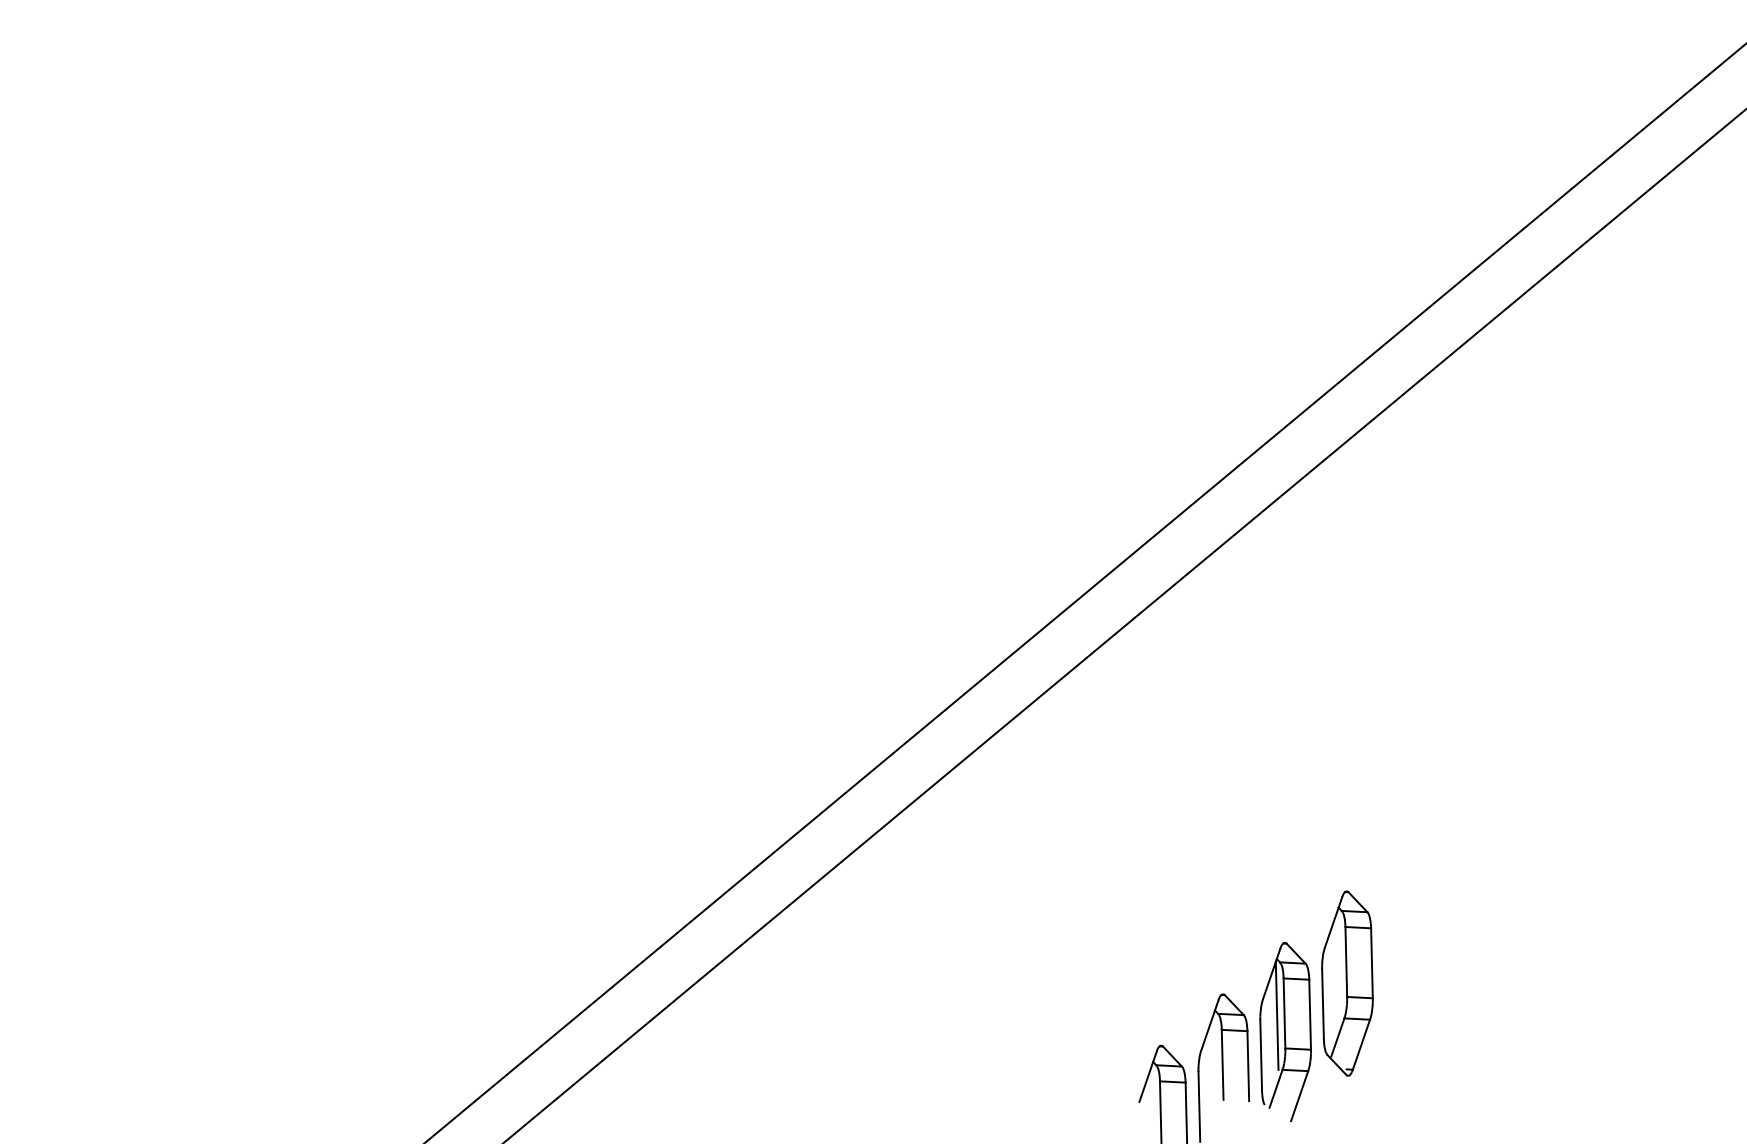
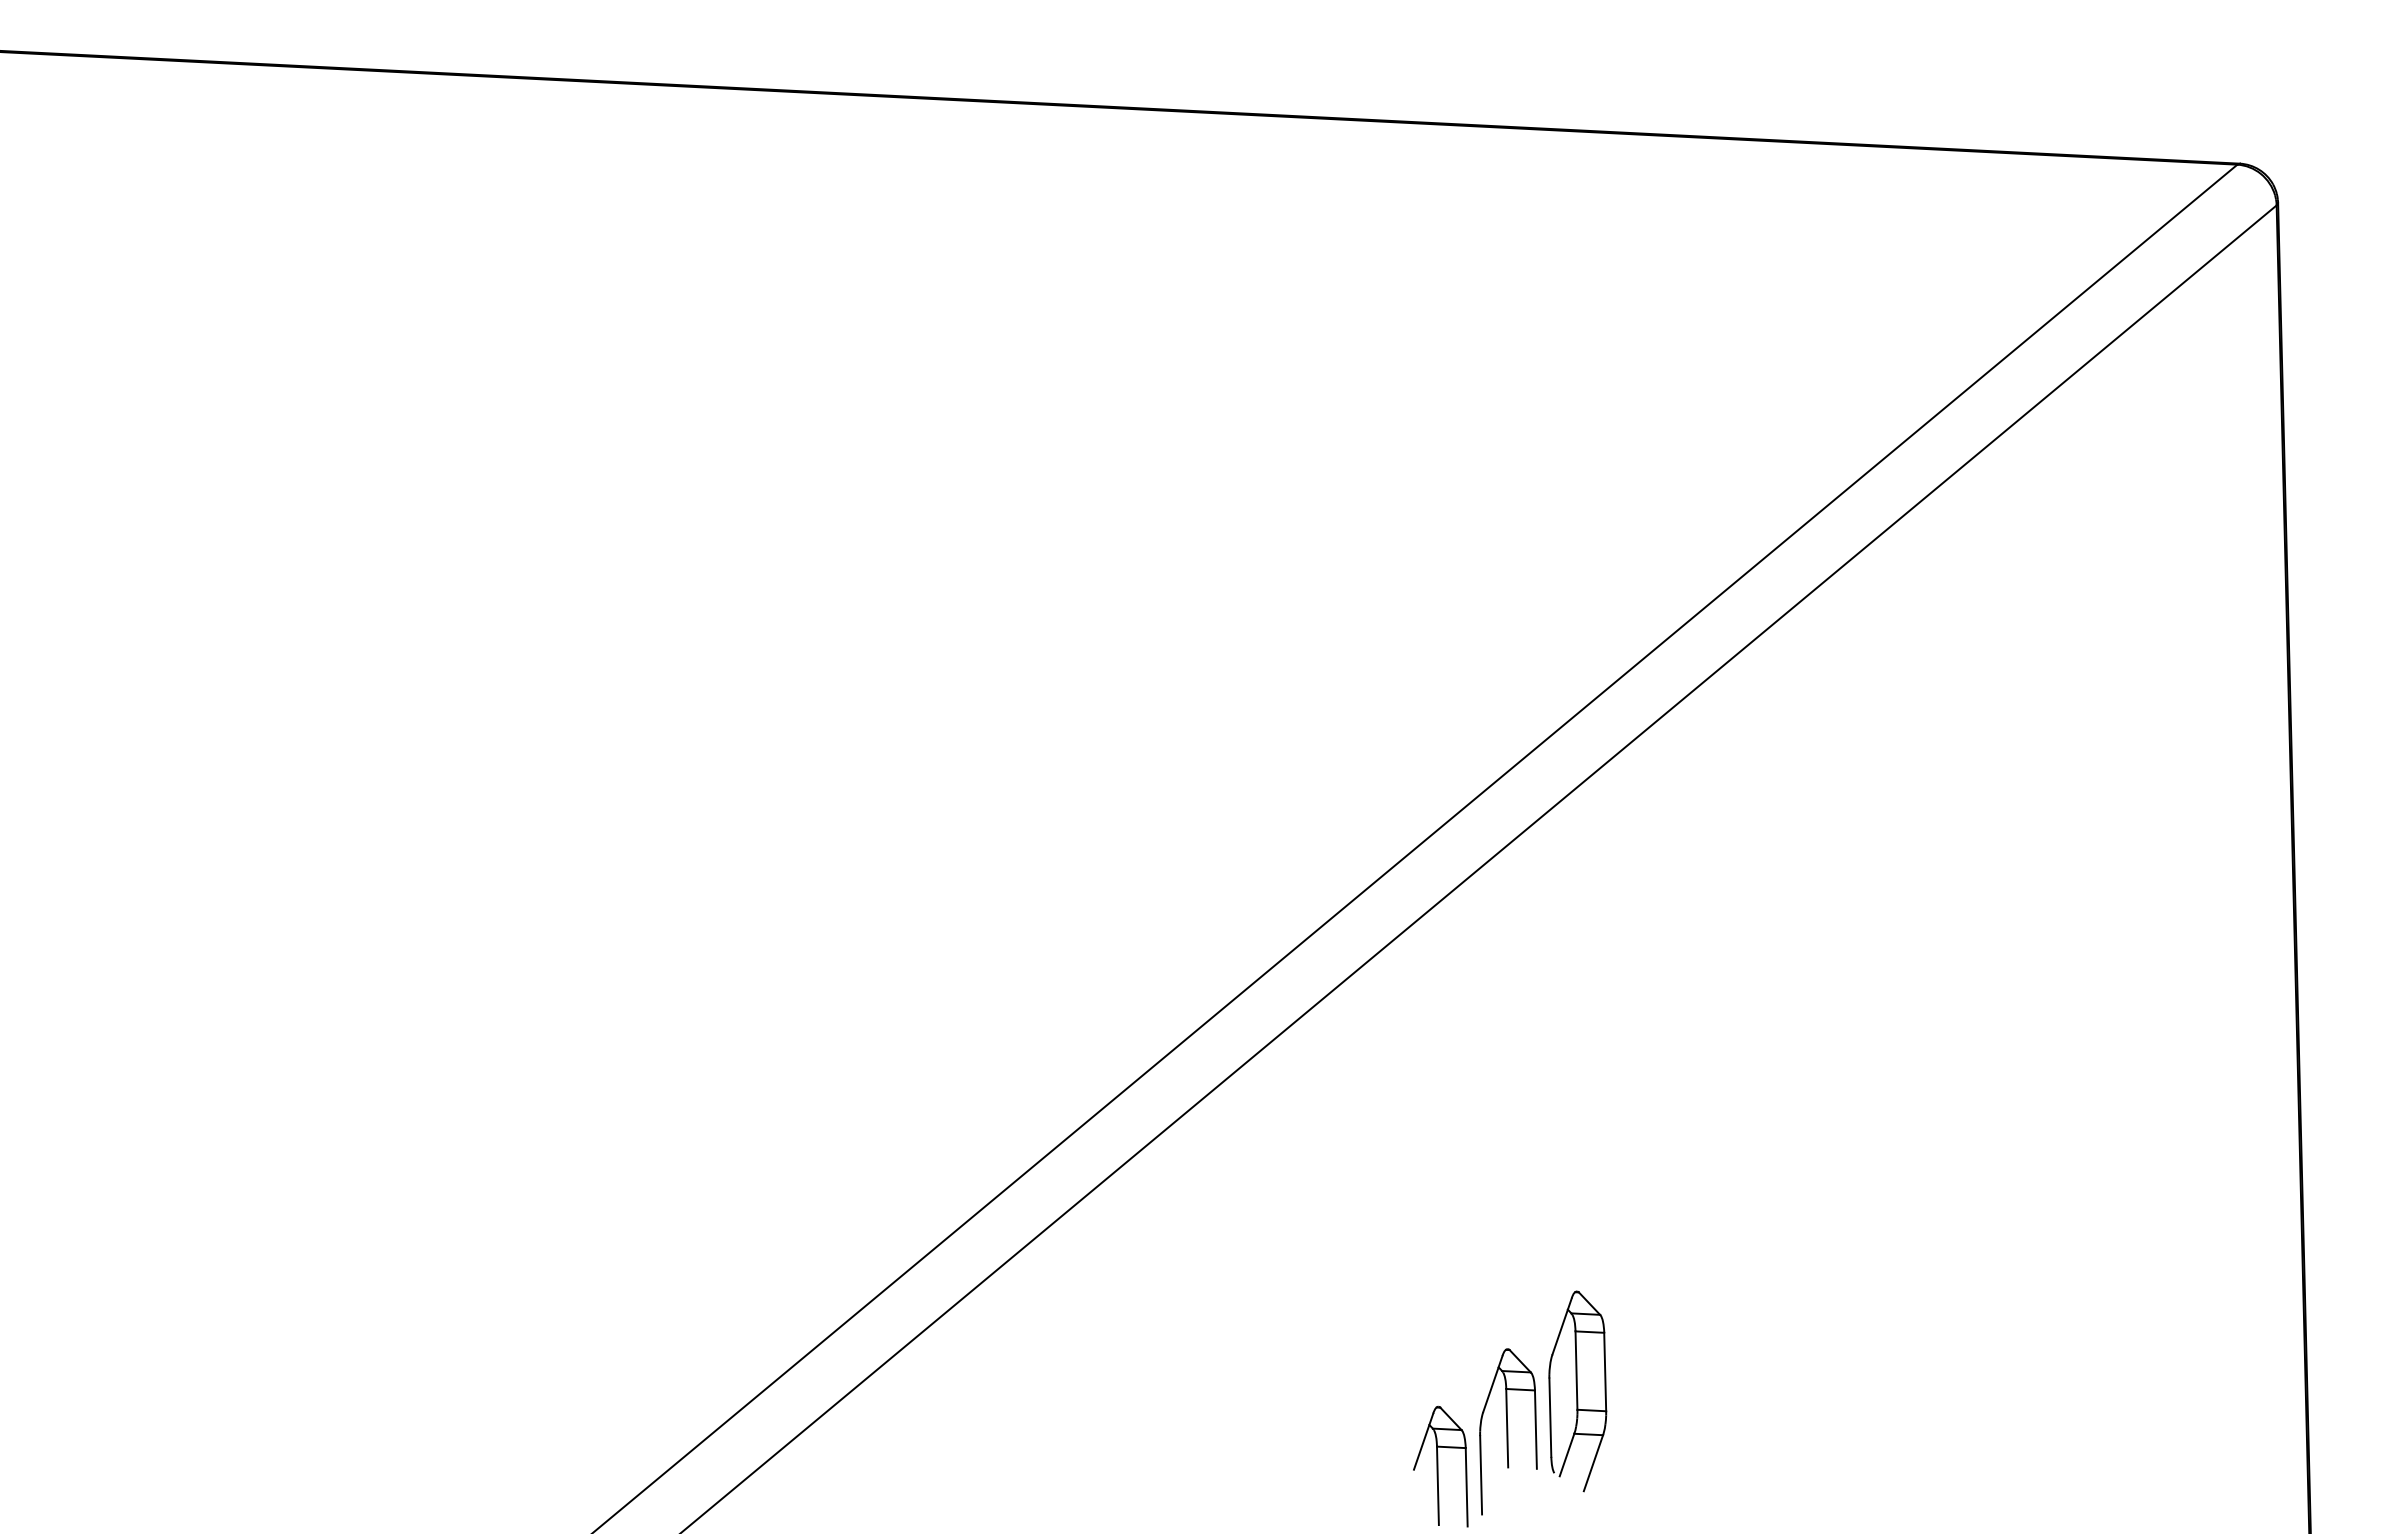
part: (1346, 983) -> (1646, 1337), removed
line: (1276, 1015) -> (1567, 1372), removed

